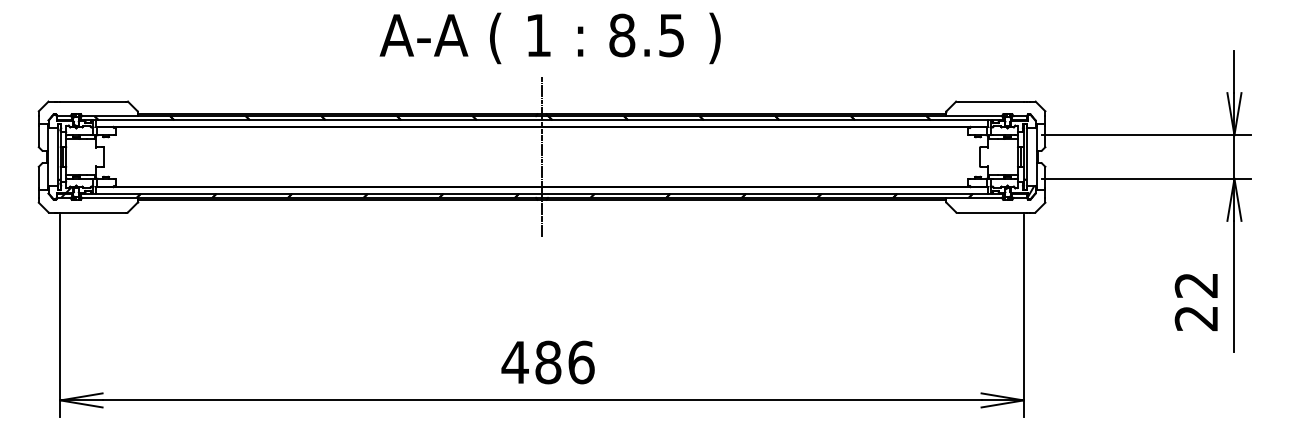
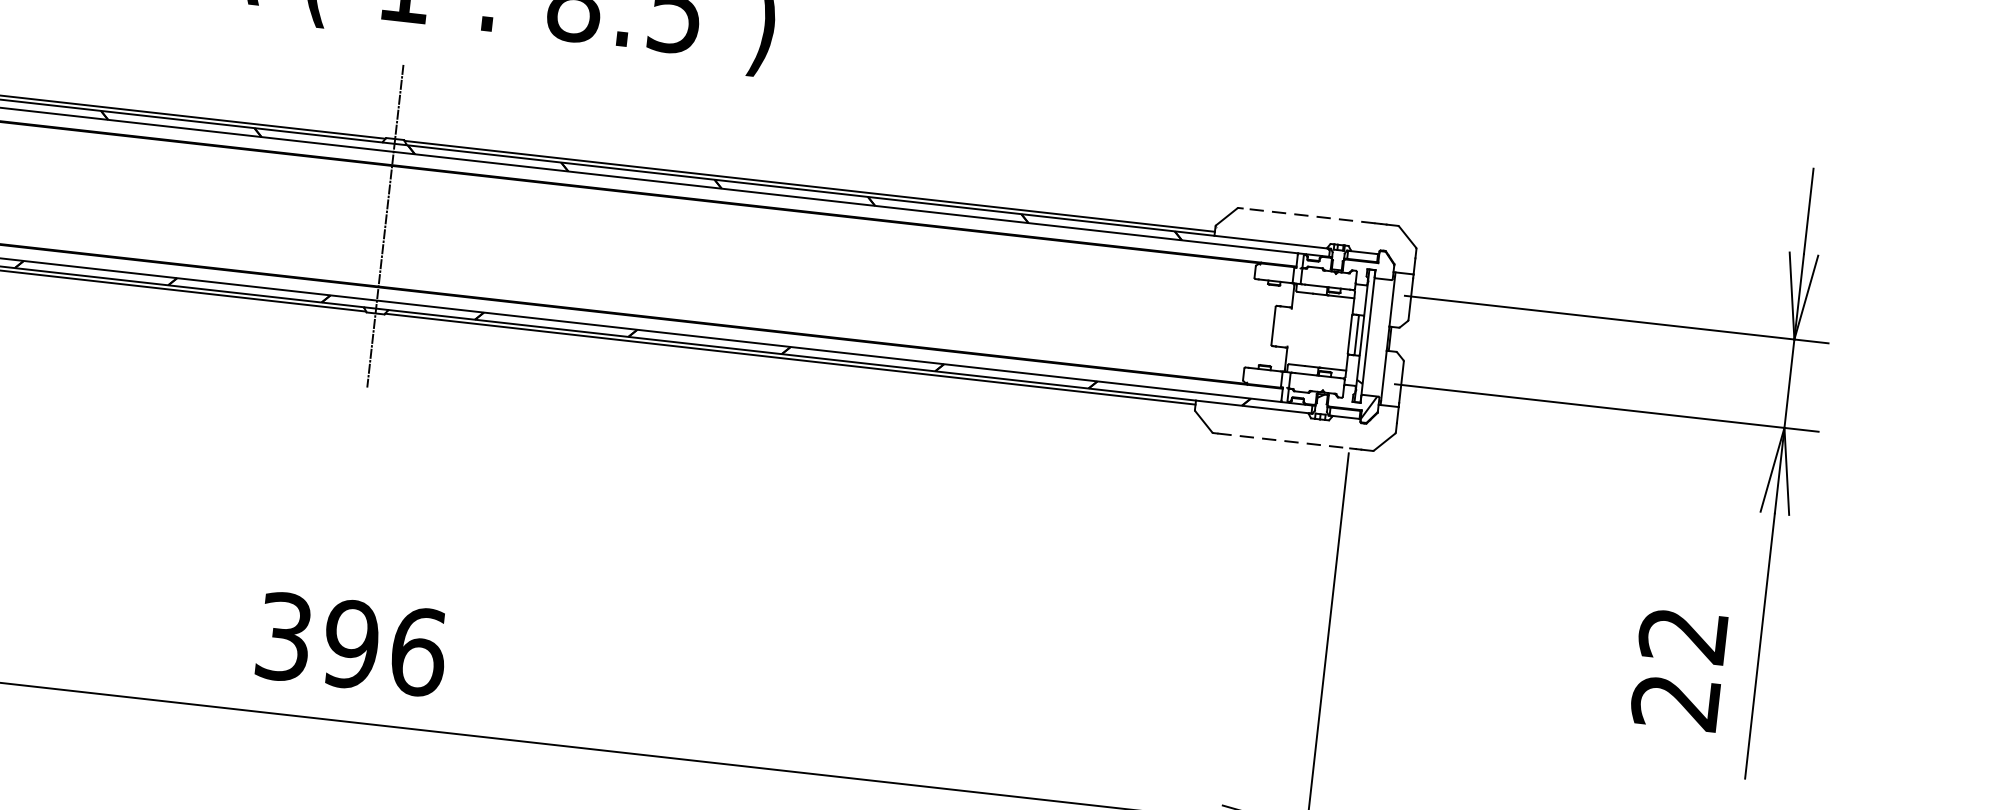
line: (991, 101) -> (1309, 215), solid -> dashed
line: (991, 212) -> (1284, 440), solid -> dashed
text: (531, 362) -> (317, 640), 486 -> 396

